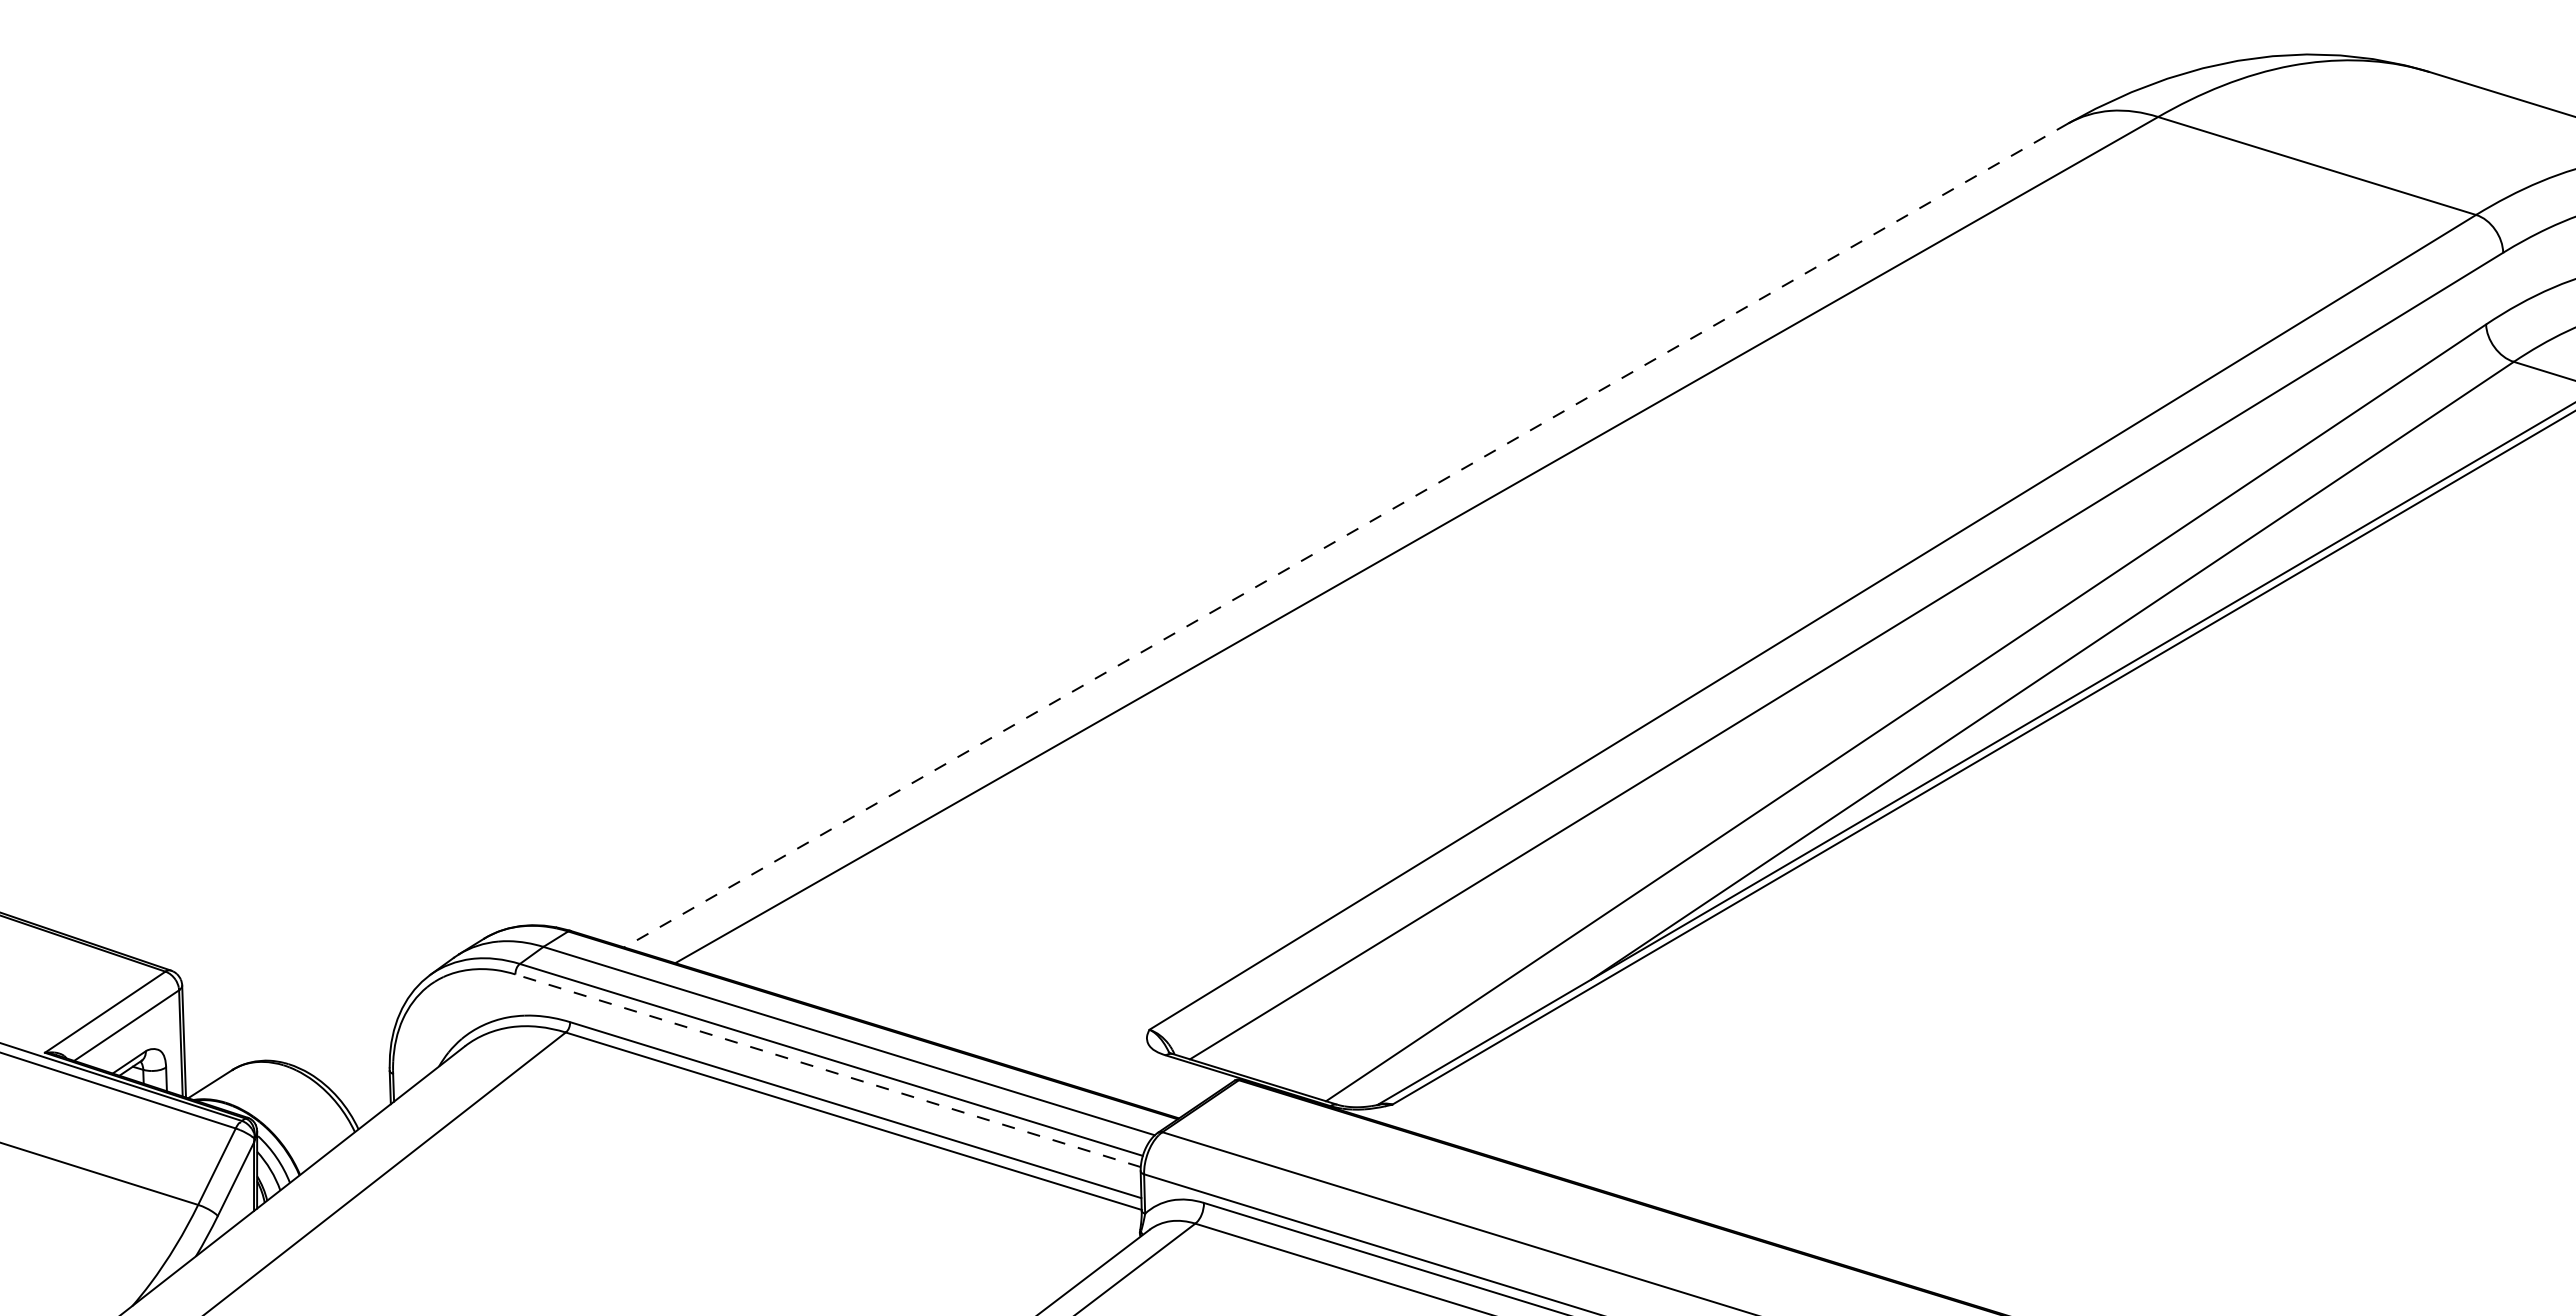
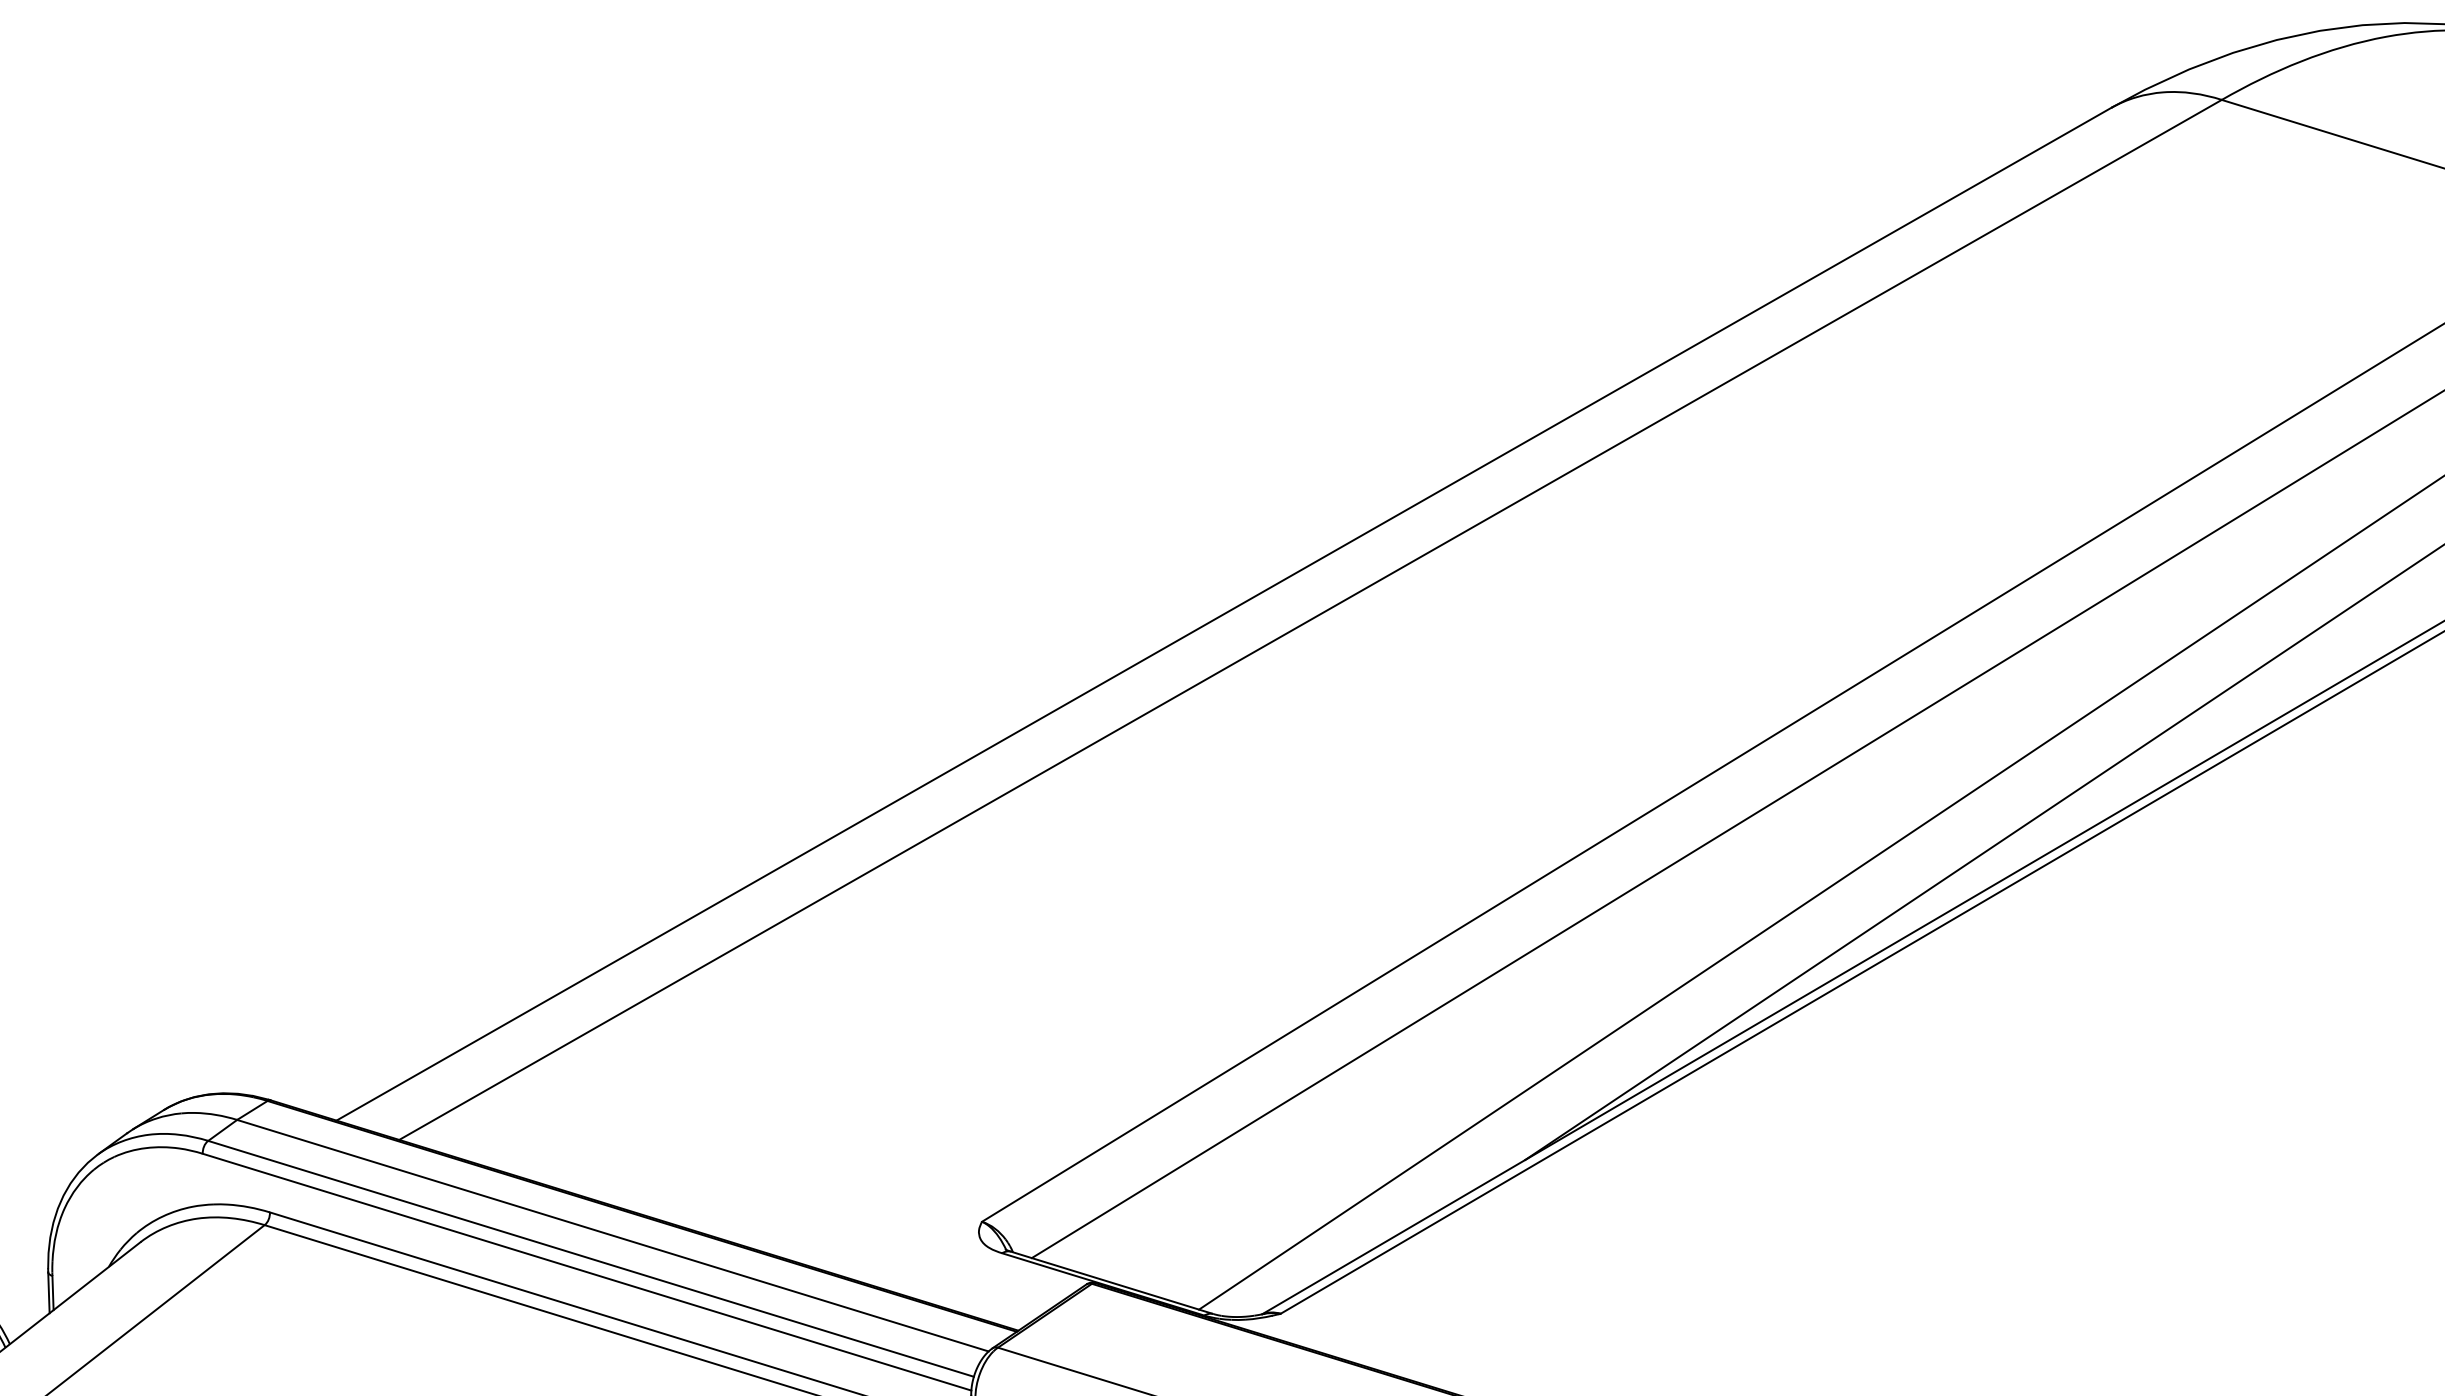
line: (1345, 535) -> (1222, 614), dashed -> solid
line: (827, 1070) -> (586, 1271), dashed -> solid

